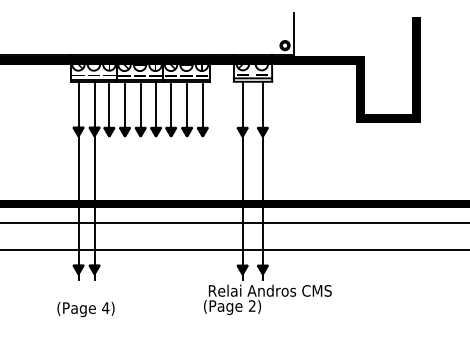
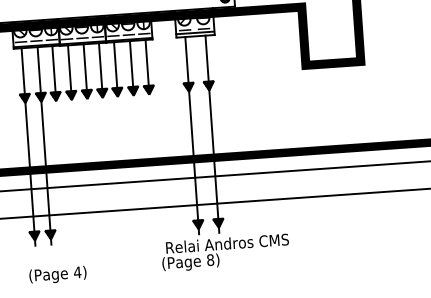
text: (251, 305) -> (209, 259), 2) -> 8)
text: (85, 309) -> (57, 275), moved

